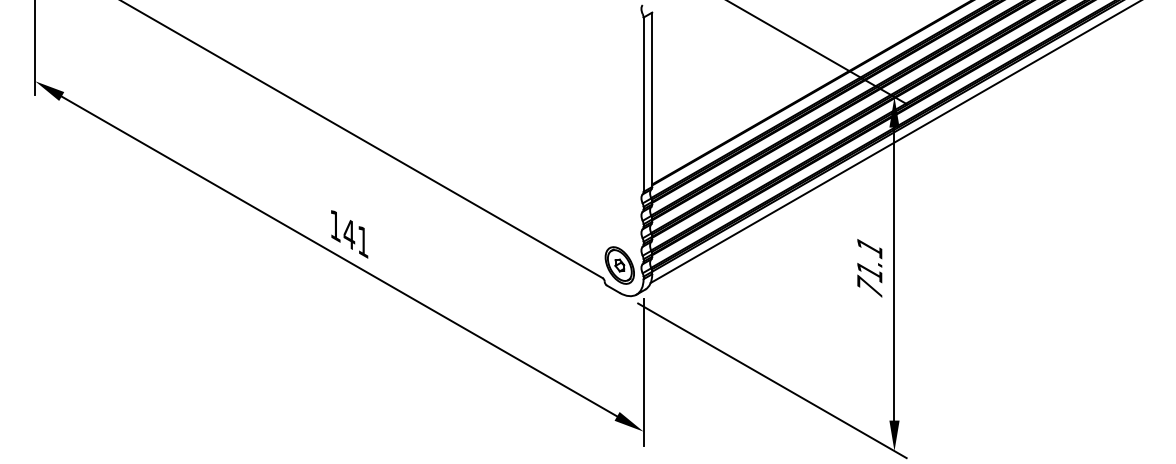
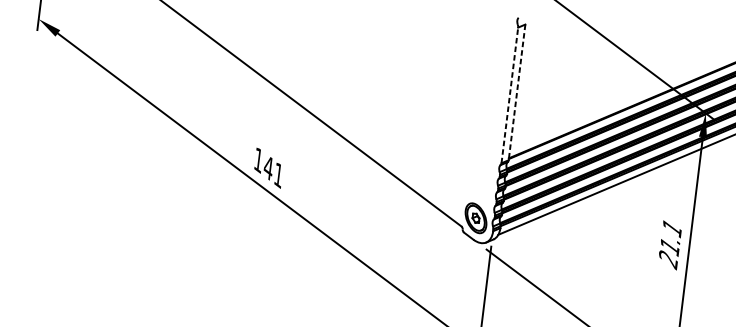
line: (652, 100) -> (517, 92), solid -> dashed
line: (643, 104) -> (509, 95), solid -> dashed
text: (869, 287) -> (668, 259), 71.1 -> 21.1

